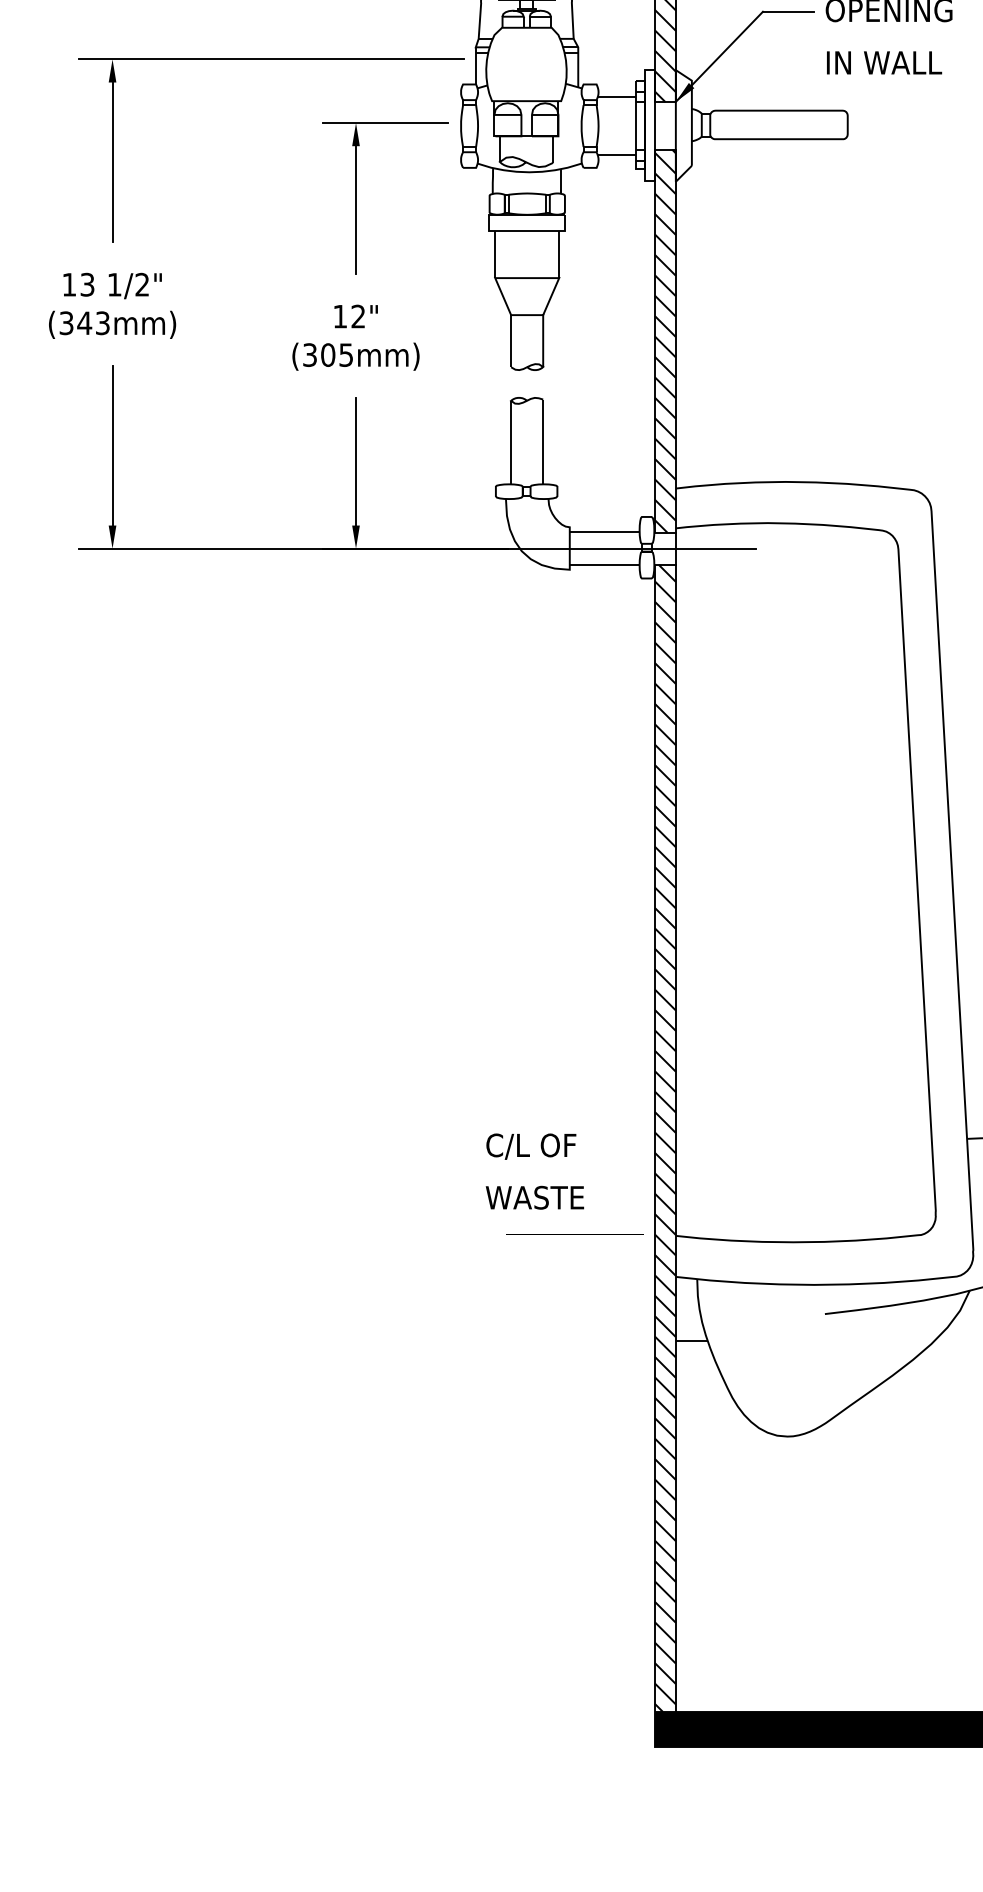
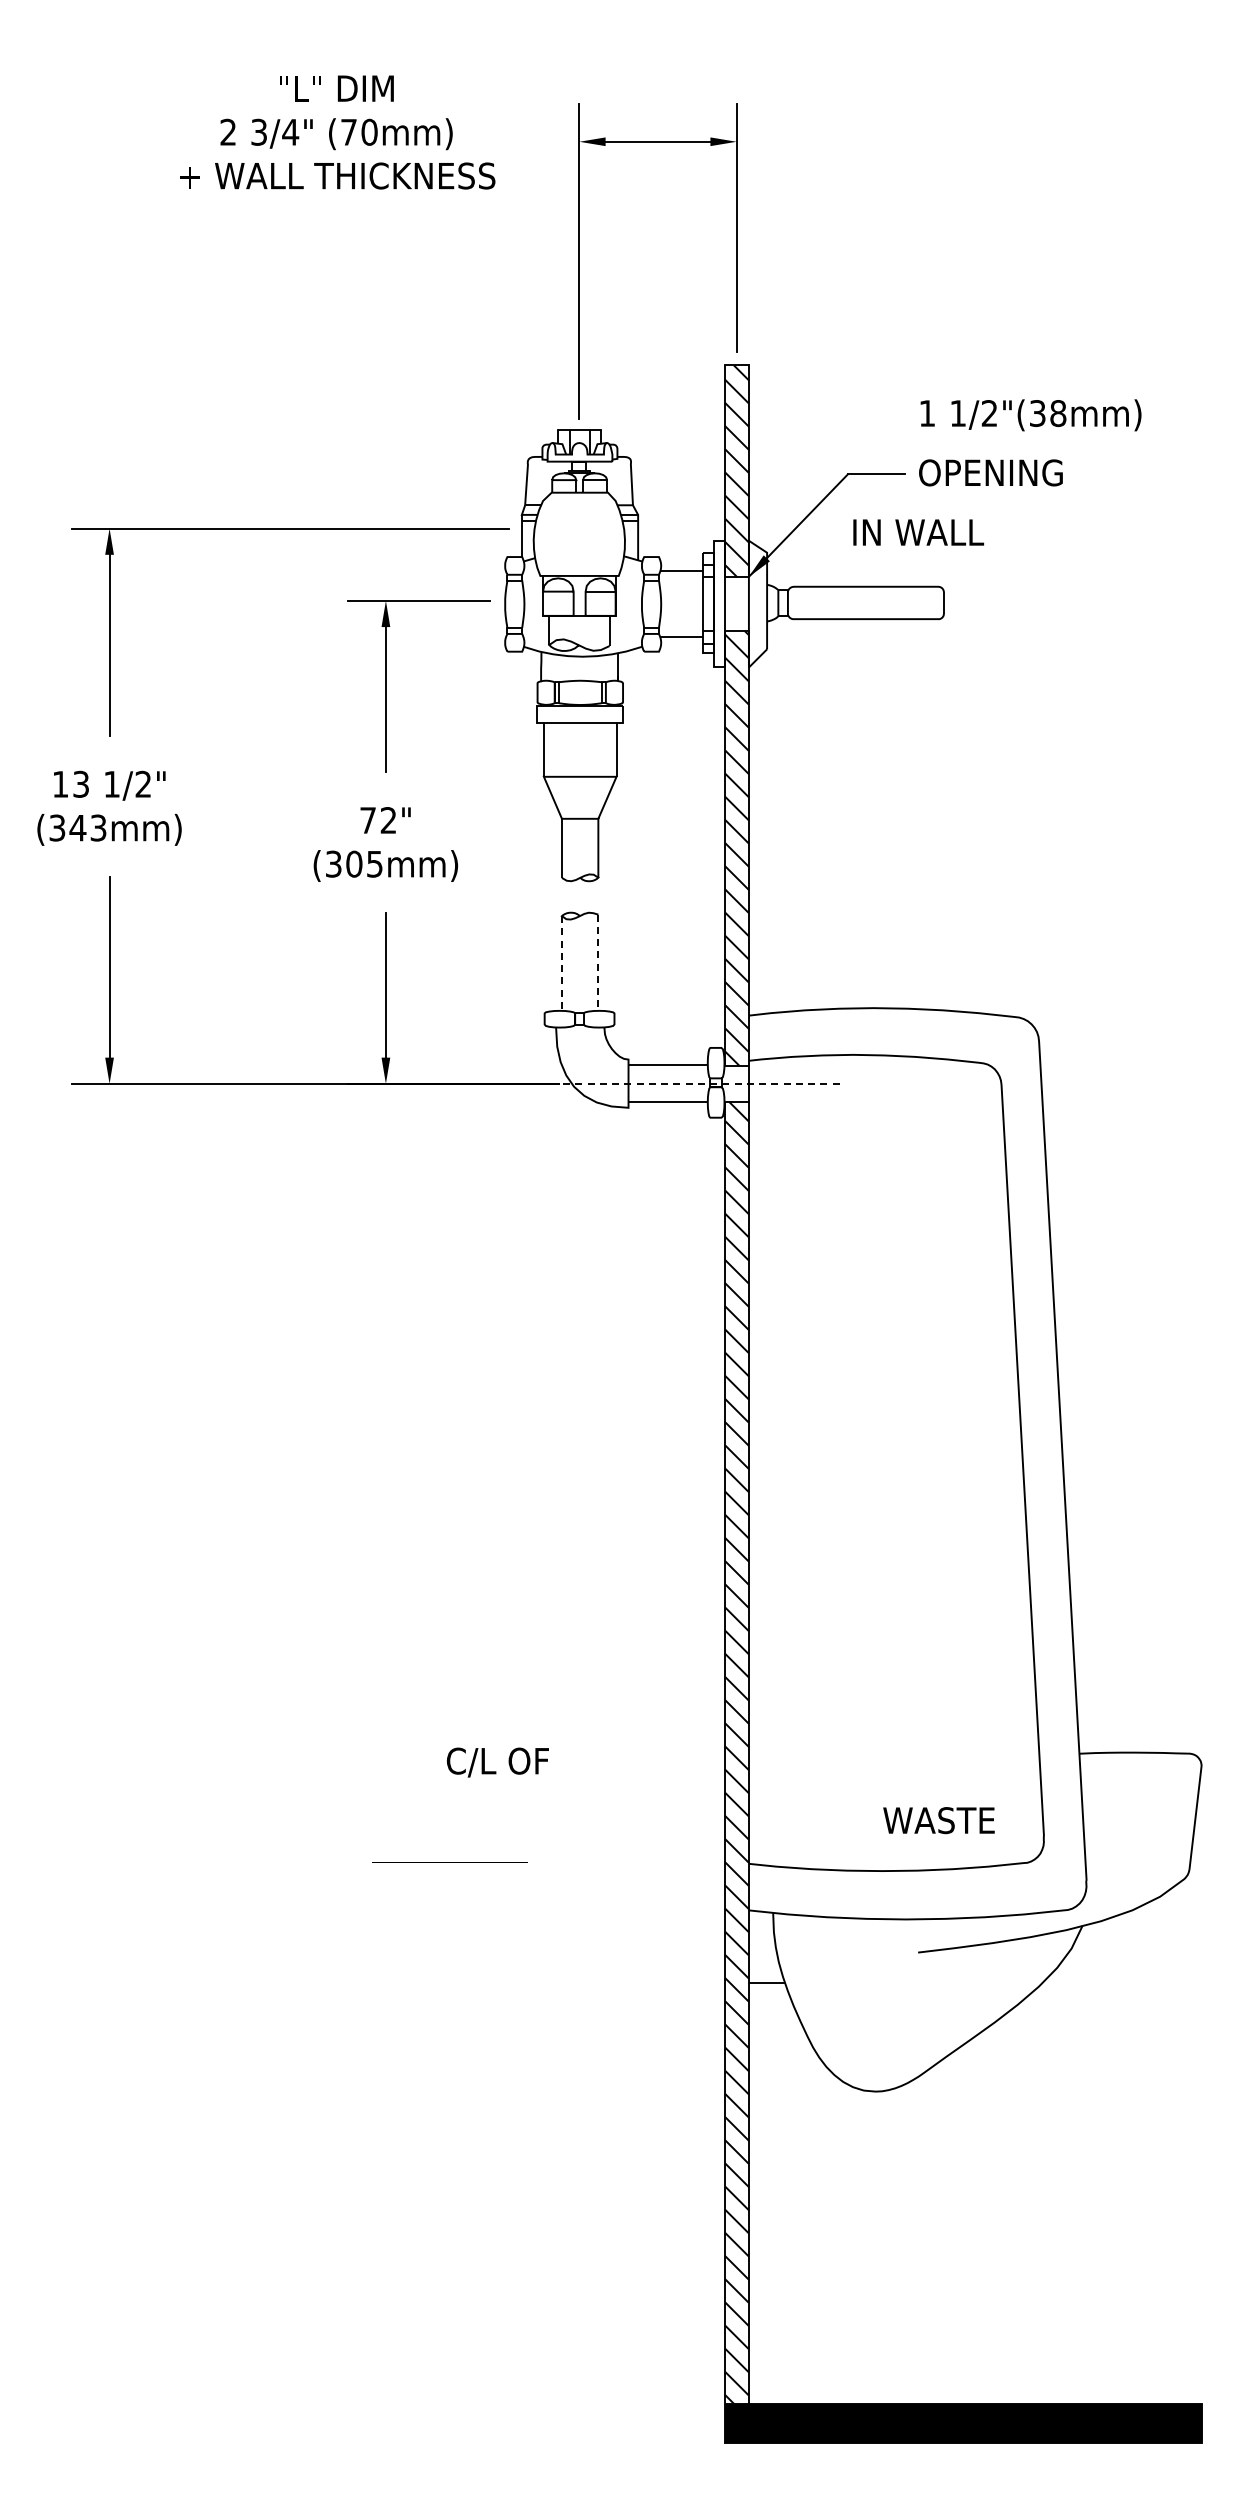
text: (884, 62) -> (918, 532), moved
text: (339, 316) -> (367, 820), 12" -> 72"
line: (543, 442) -> (598, 963), solid -> dashed
line: (510, 443) -> (561, 964), solid -> dashed
line: (618, 548) -> (683, 1083), solid -> dashed
text: (530, 1146) -> (497, 1762), moved
text: (534, 1197) -> (938, 1820), moved
line: (575, 1234) -> (449, 1862), moved

